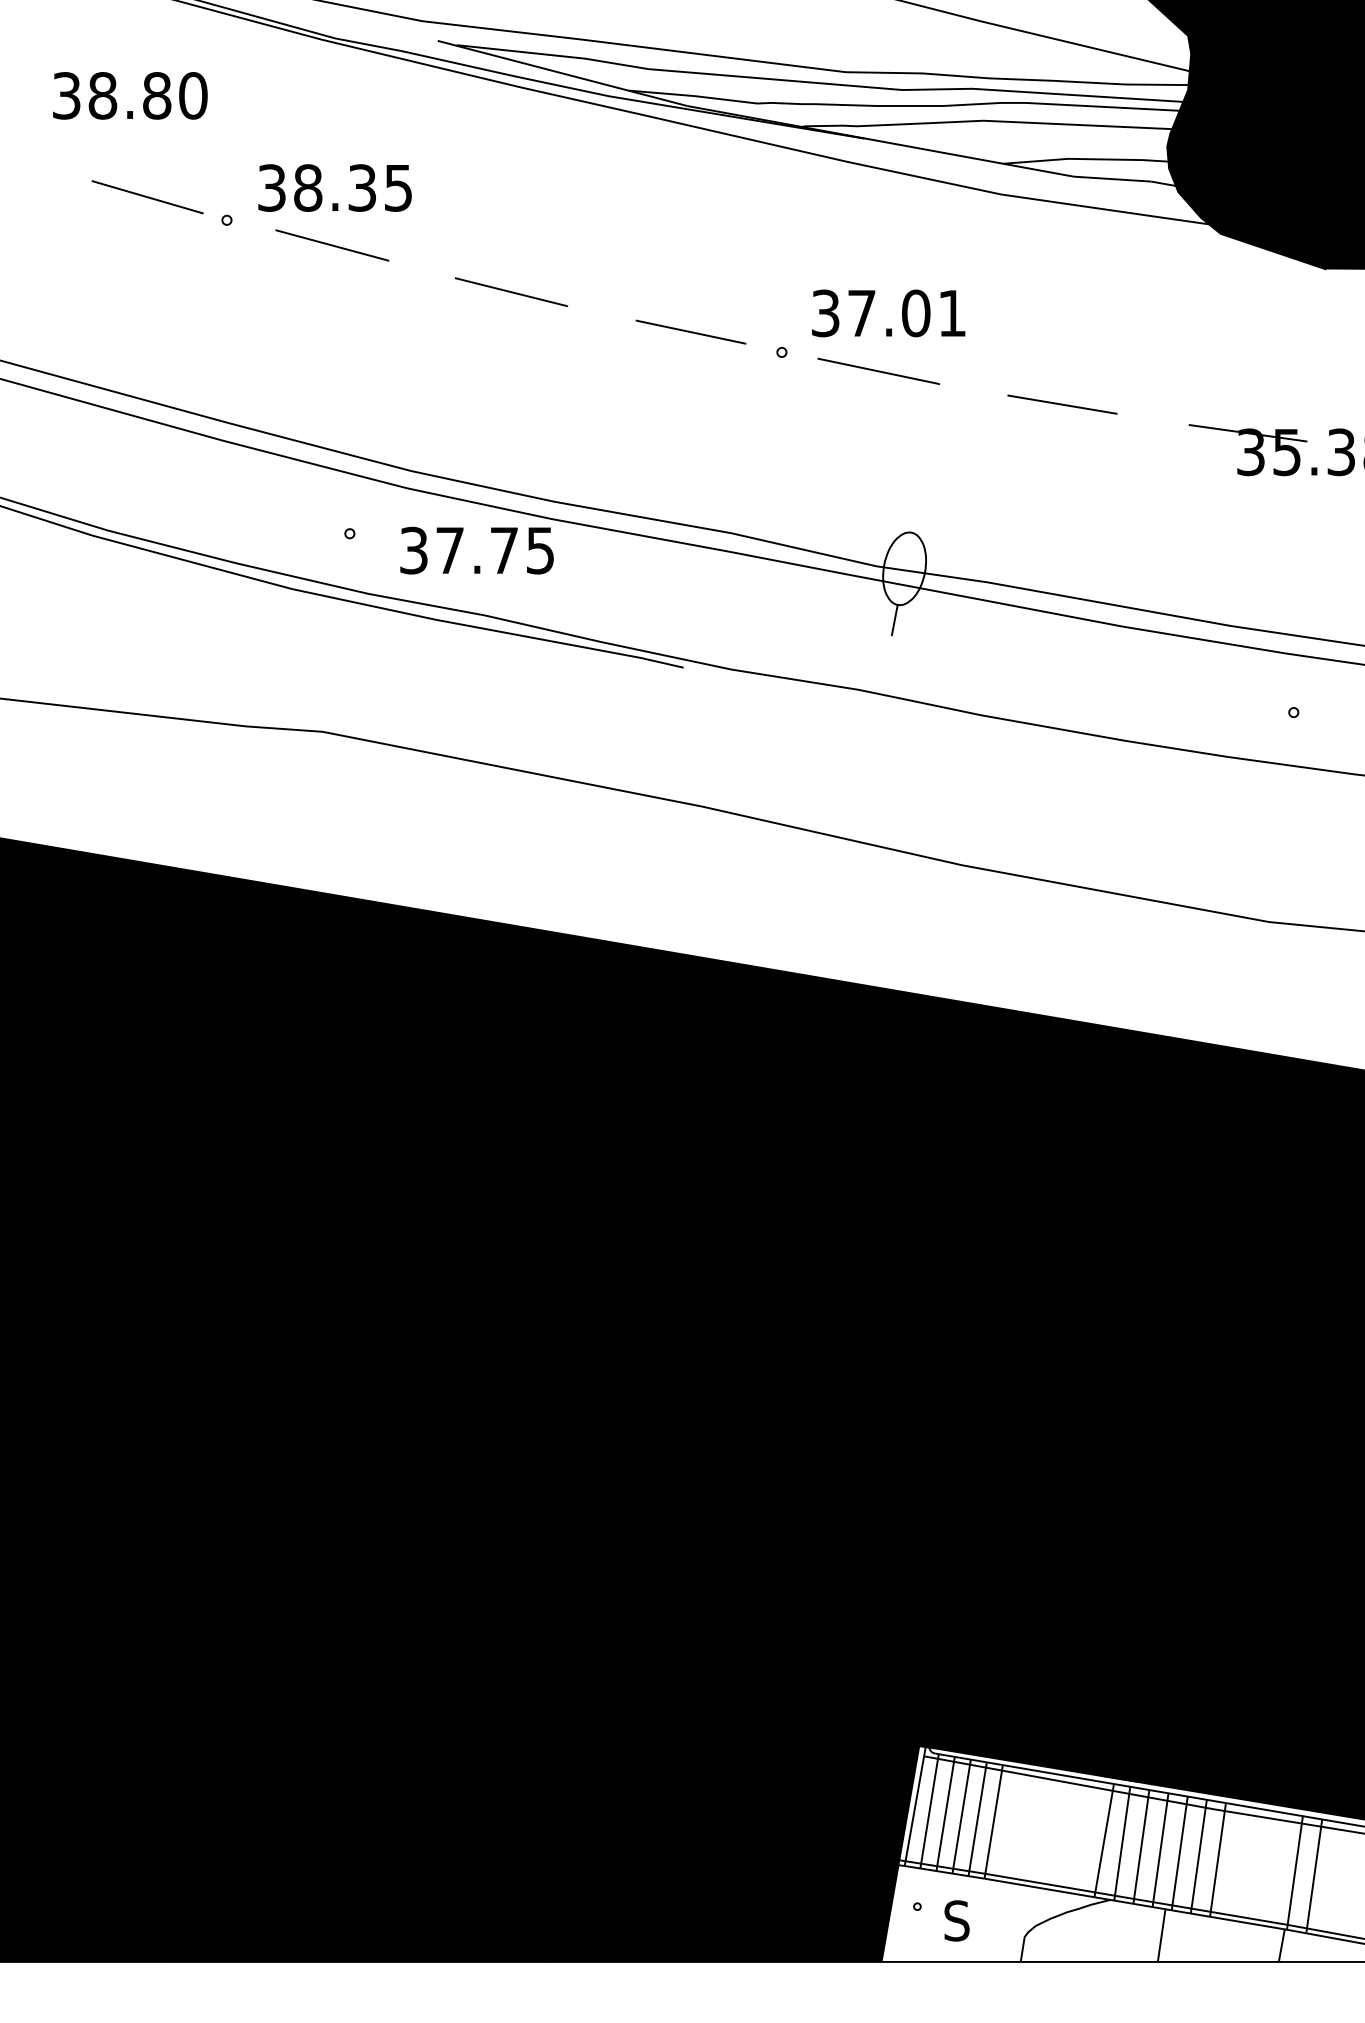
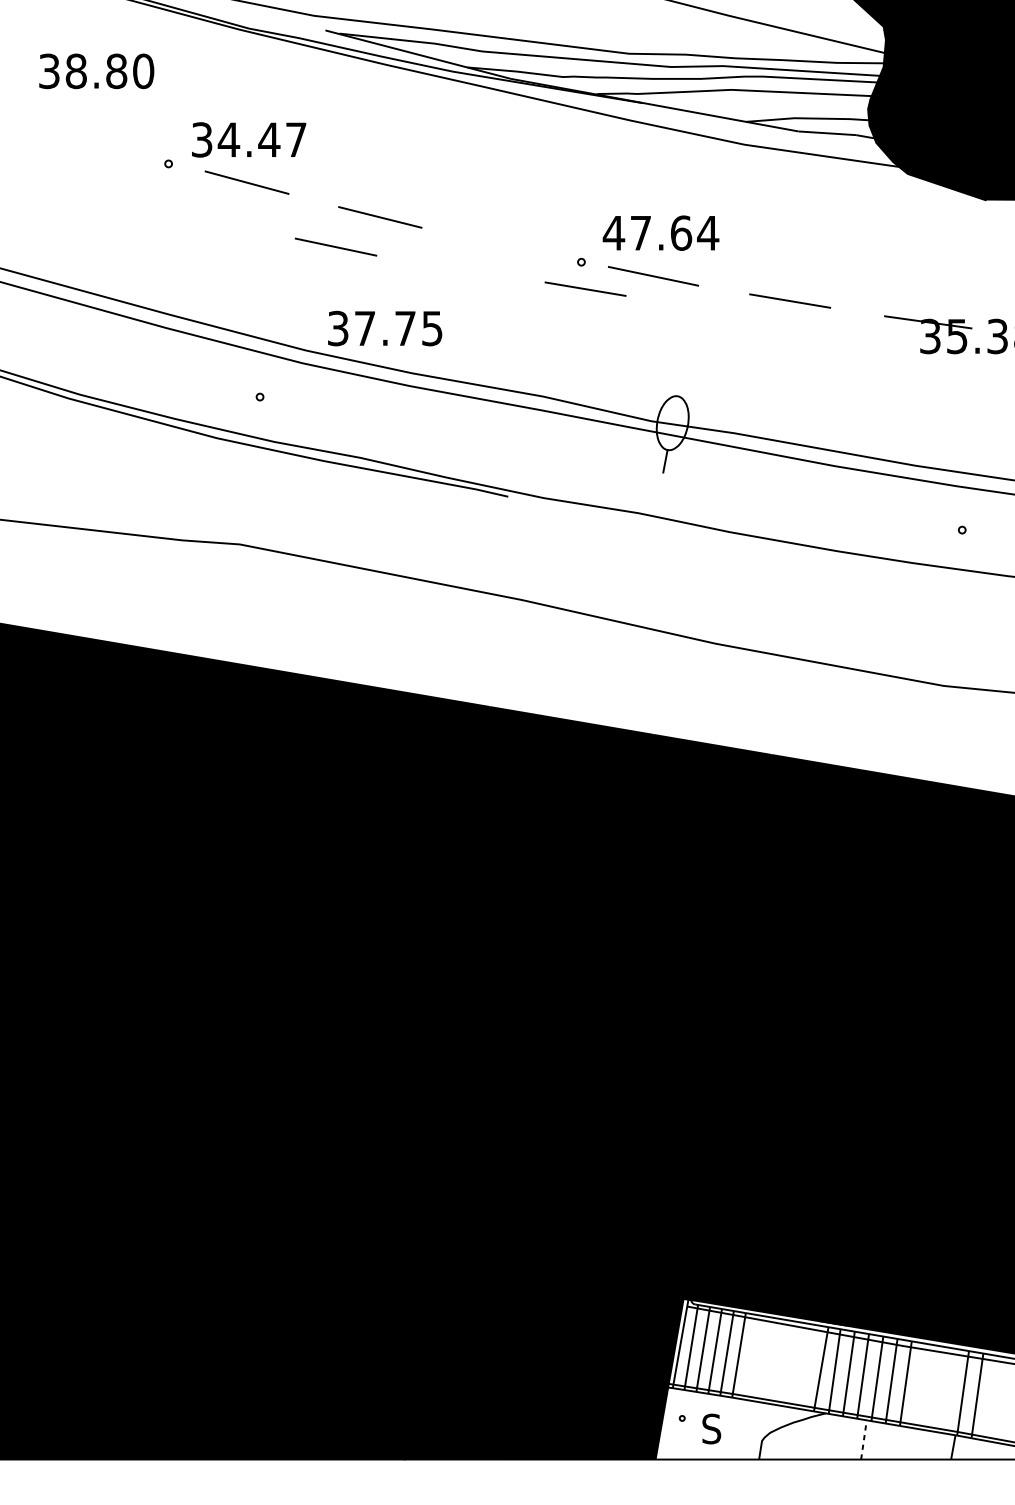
text: (352, 187) -> (262, 139), 38.35 -> 34.47
line: (147, 197) -> (109, 146), removed
text: (888, 313) -> (660, 233), 37.01 -> 47.64
line: (690, 331) -> (335, 246), moved
line: (787, 388) -> (585, 289), added
text: (476, 550) -> (384, 328), moved
line: (1161, 1935) -> (863, 1439), solid -> dashed

